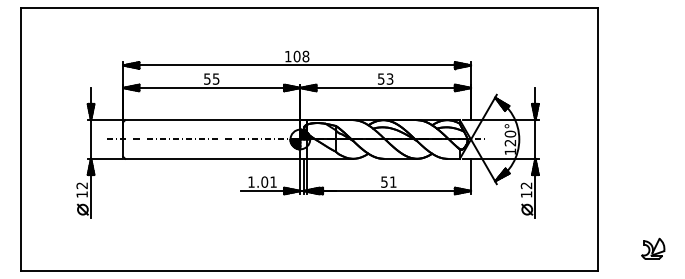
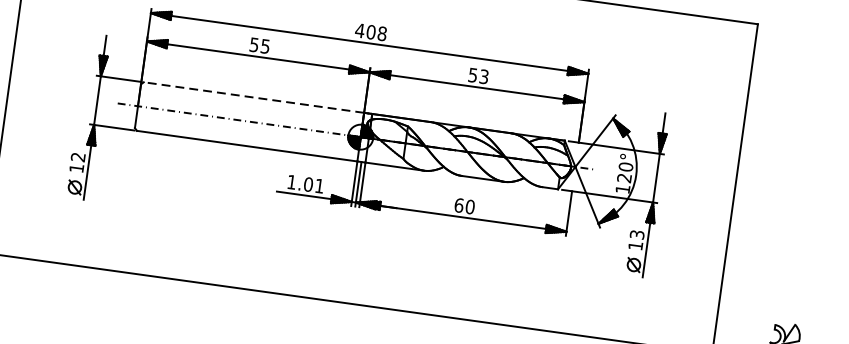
text: (287, 56) -> (359, 30), 108 -> 408
line: (212, 120) -> (253, 97), solid -> dashed
text: (388, 181) -> (464, 205), 51 -> 60
text: (526, 185) -> (637, 234), 12 -> 13

